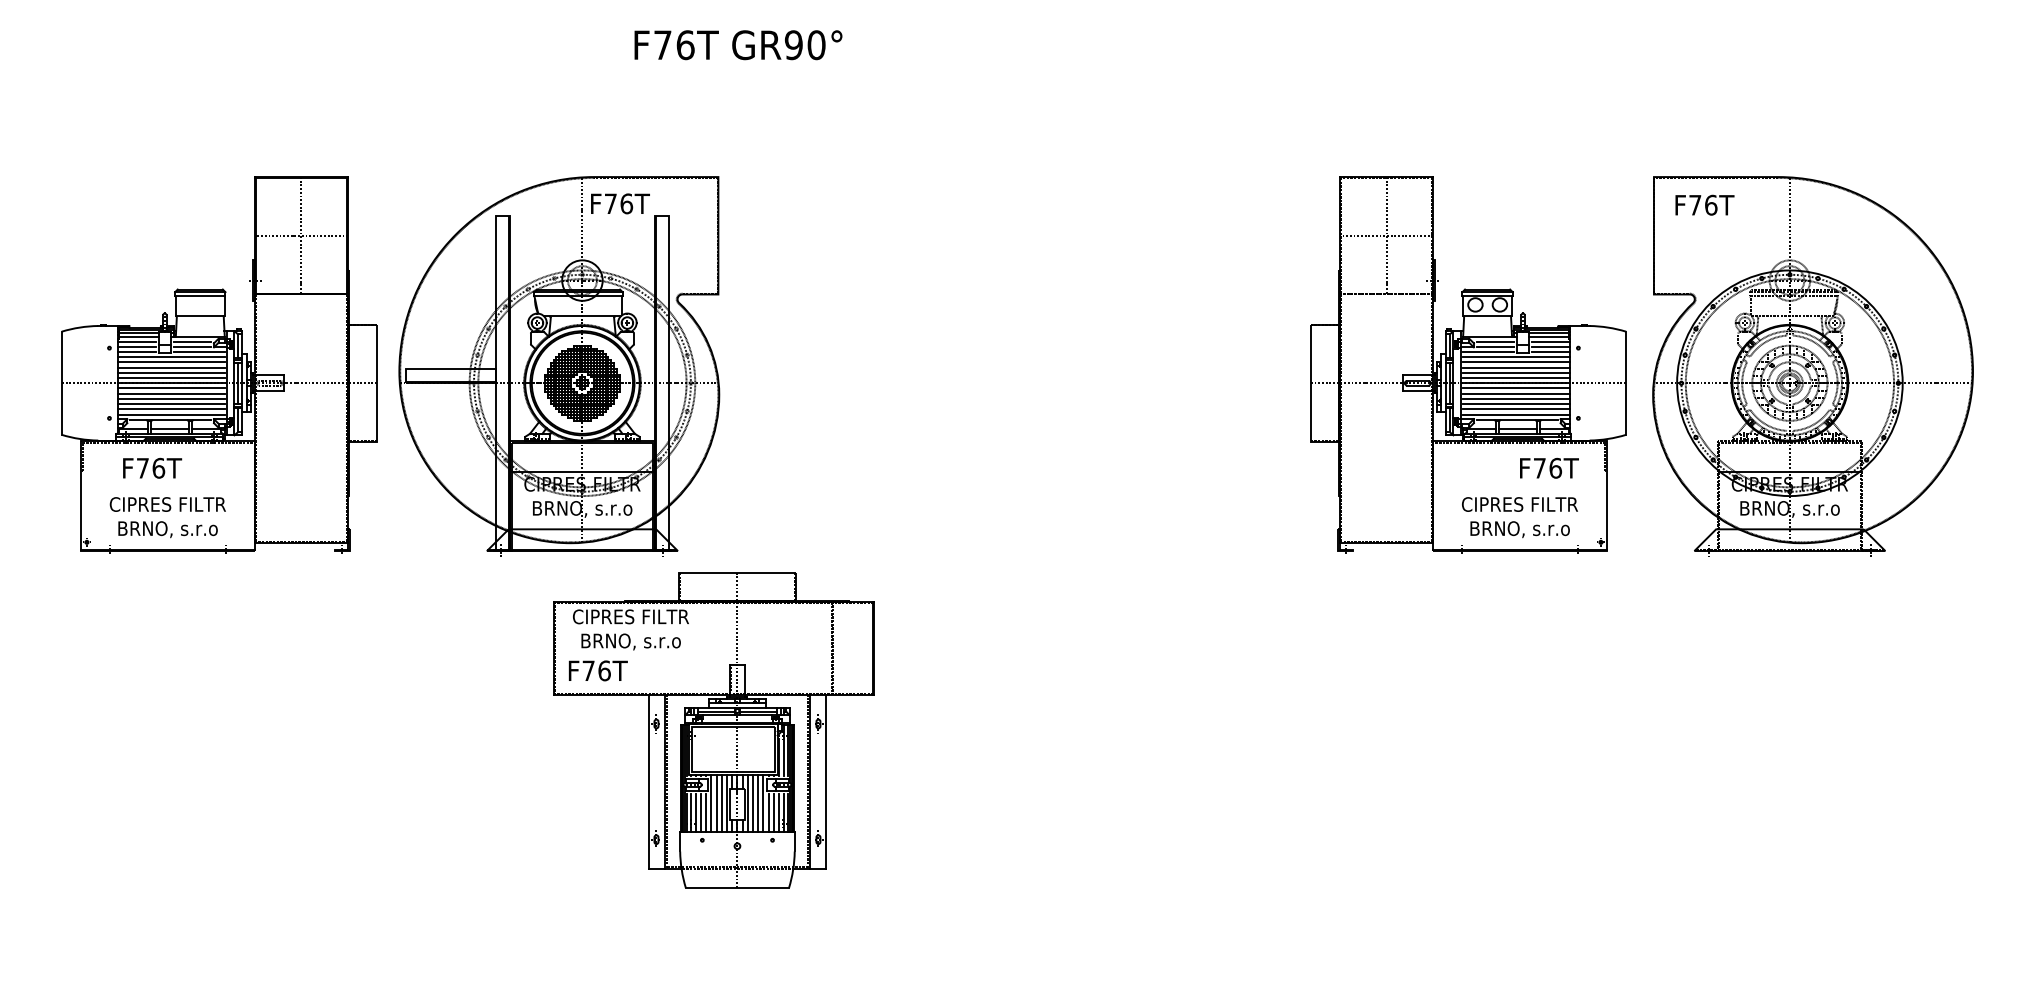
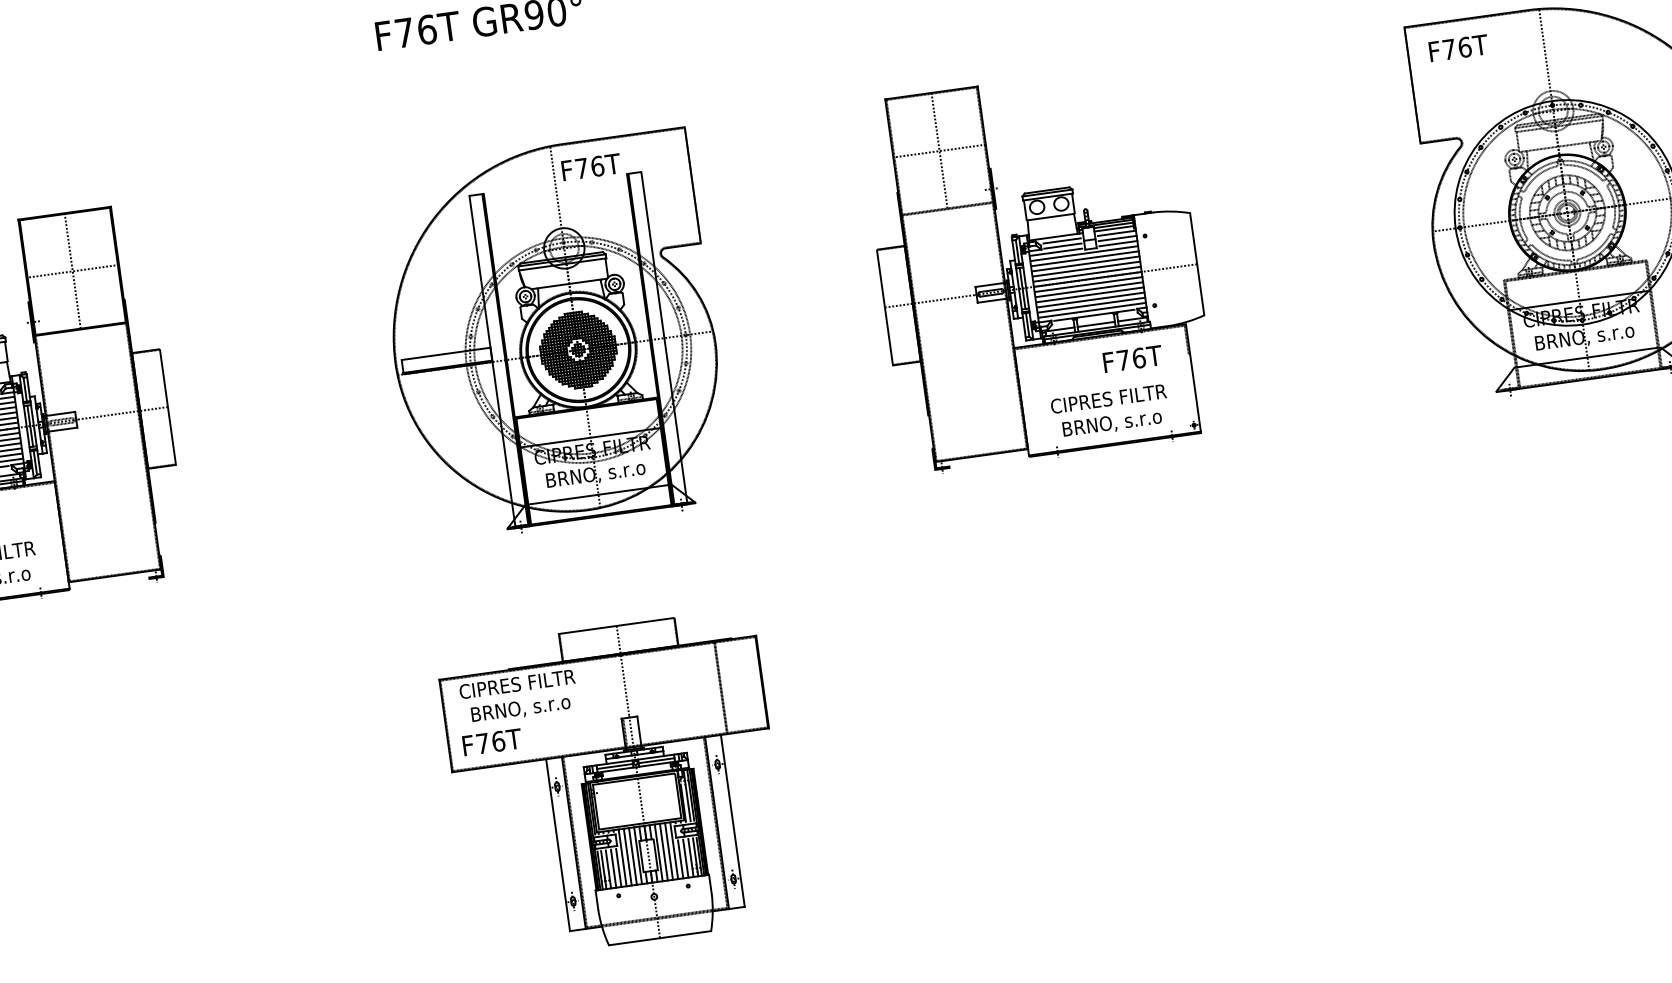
part: (1468, 364) -> (1038, 267), moved
part: (559, 366) -> (553, 336), moved
part: (713, 730) -> (614, 785), moved

